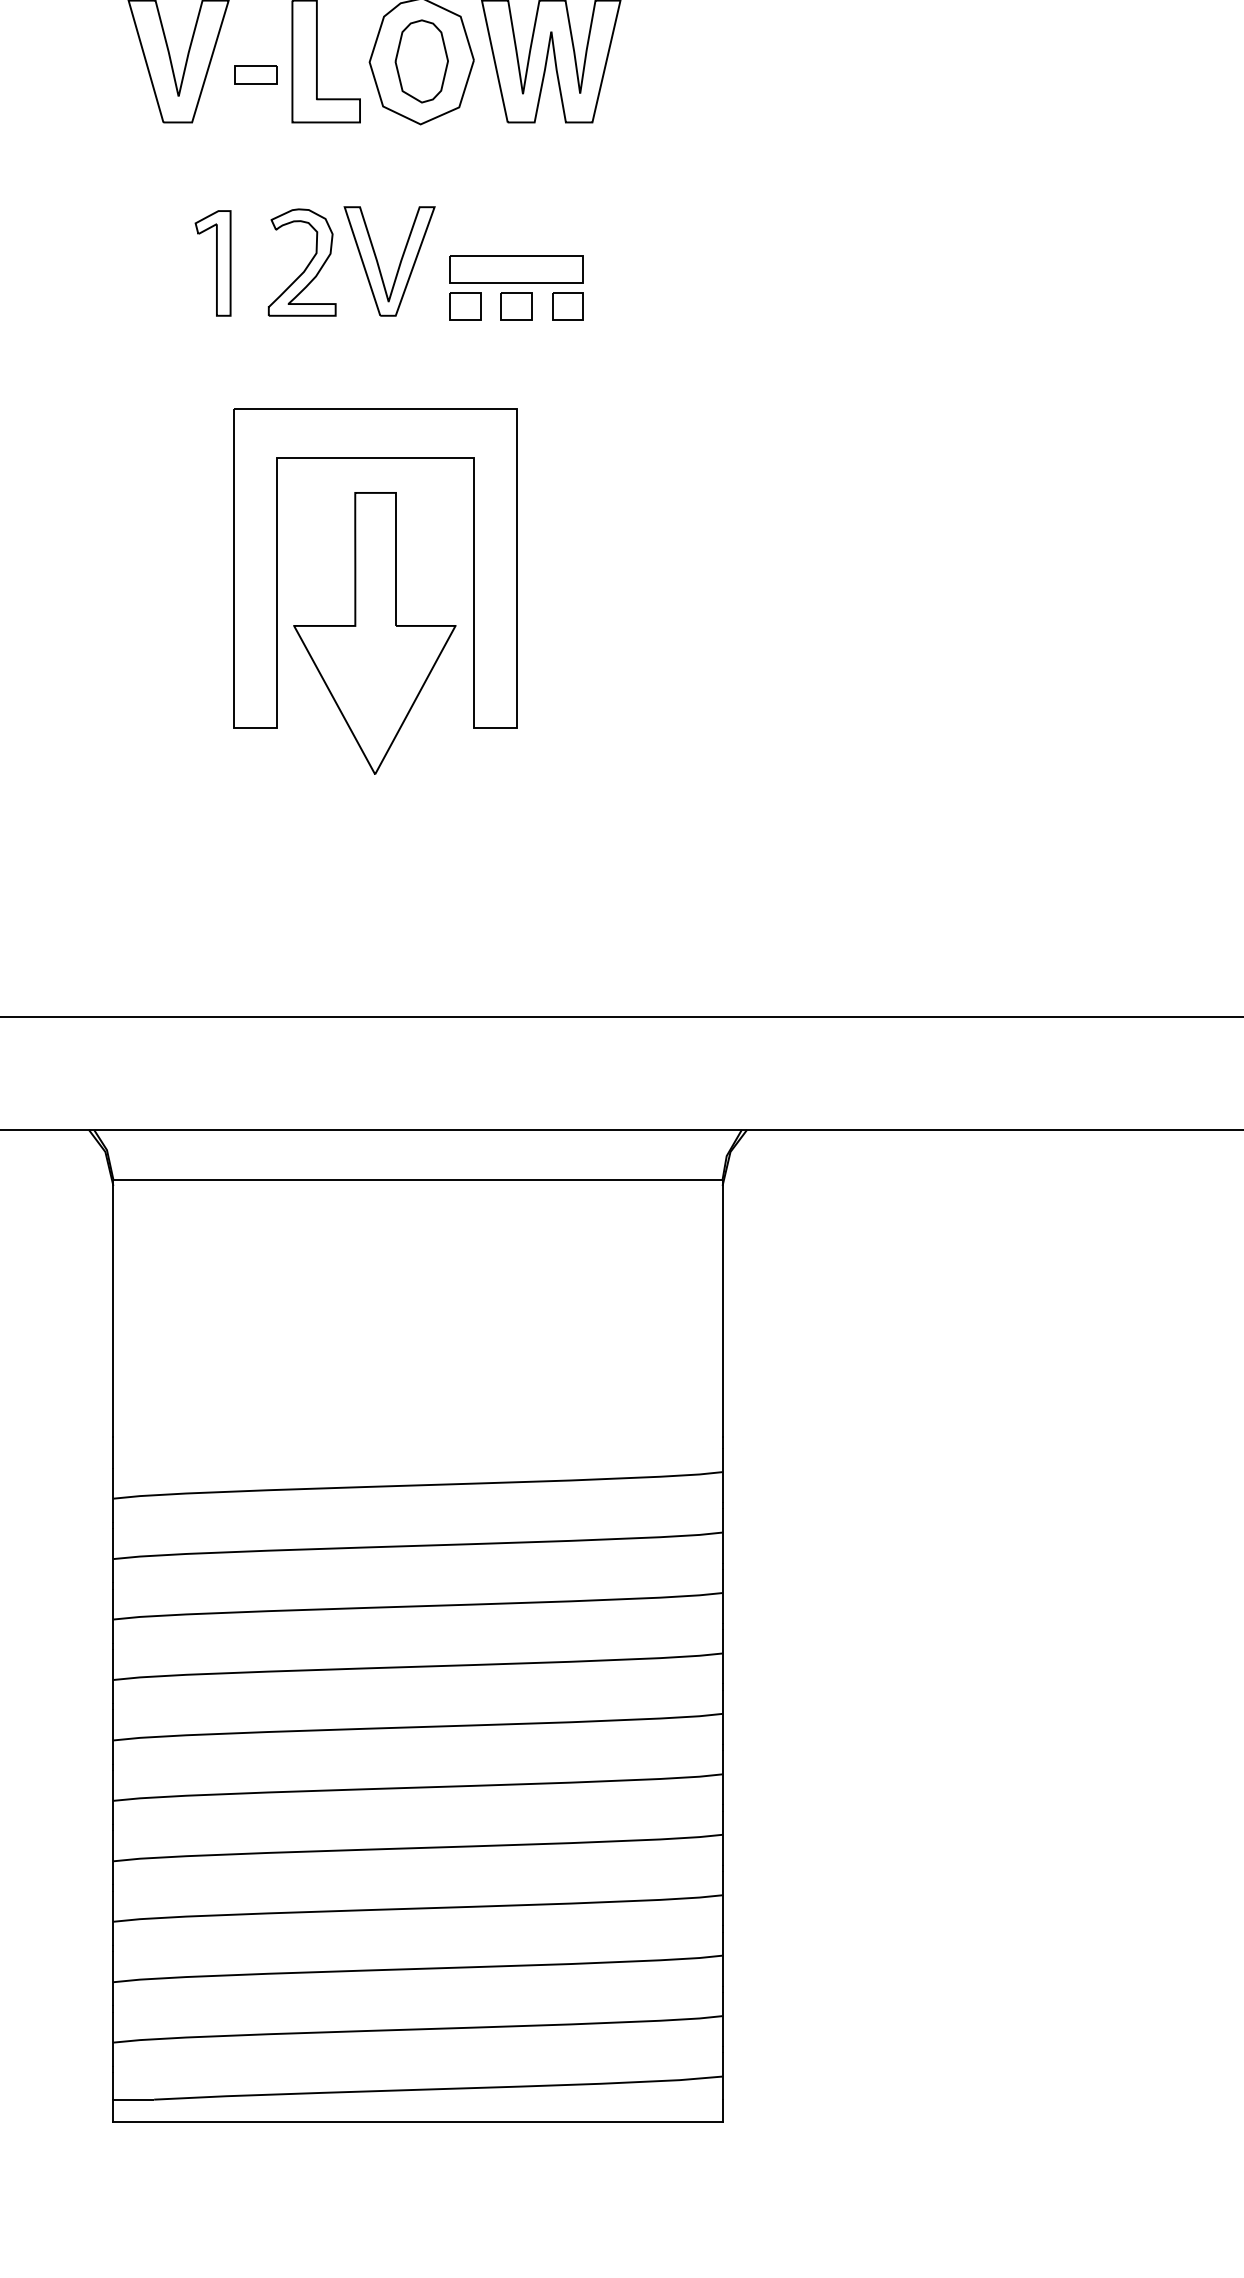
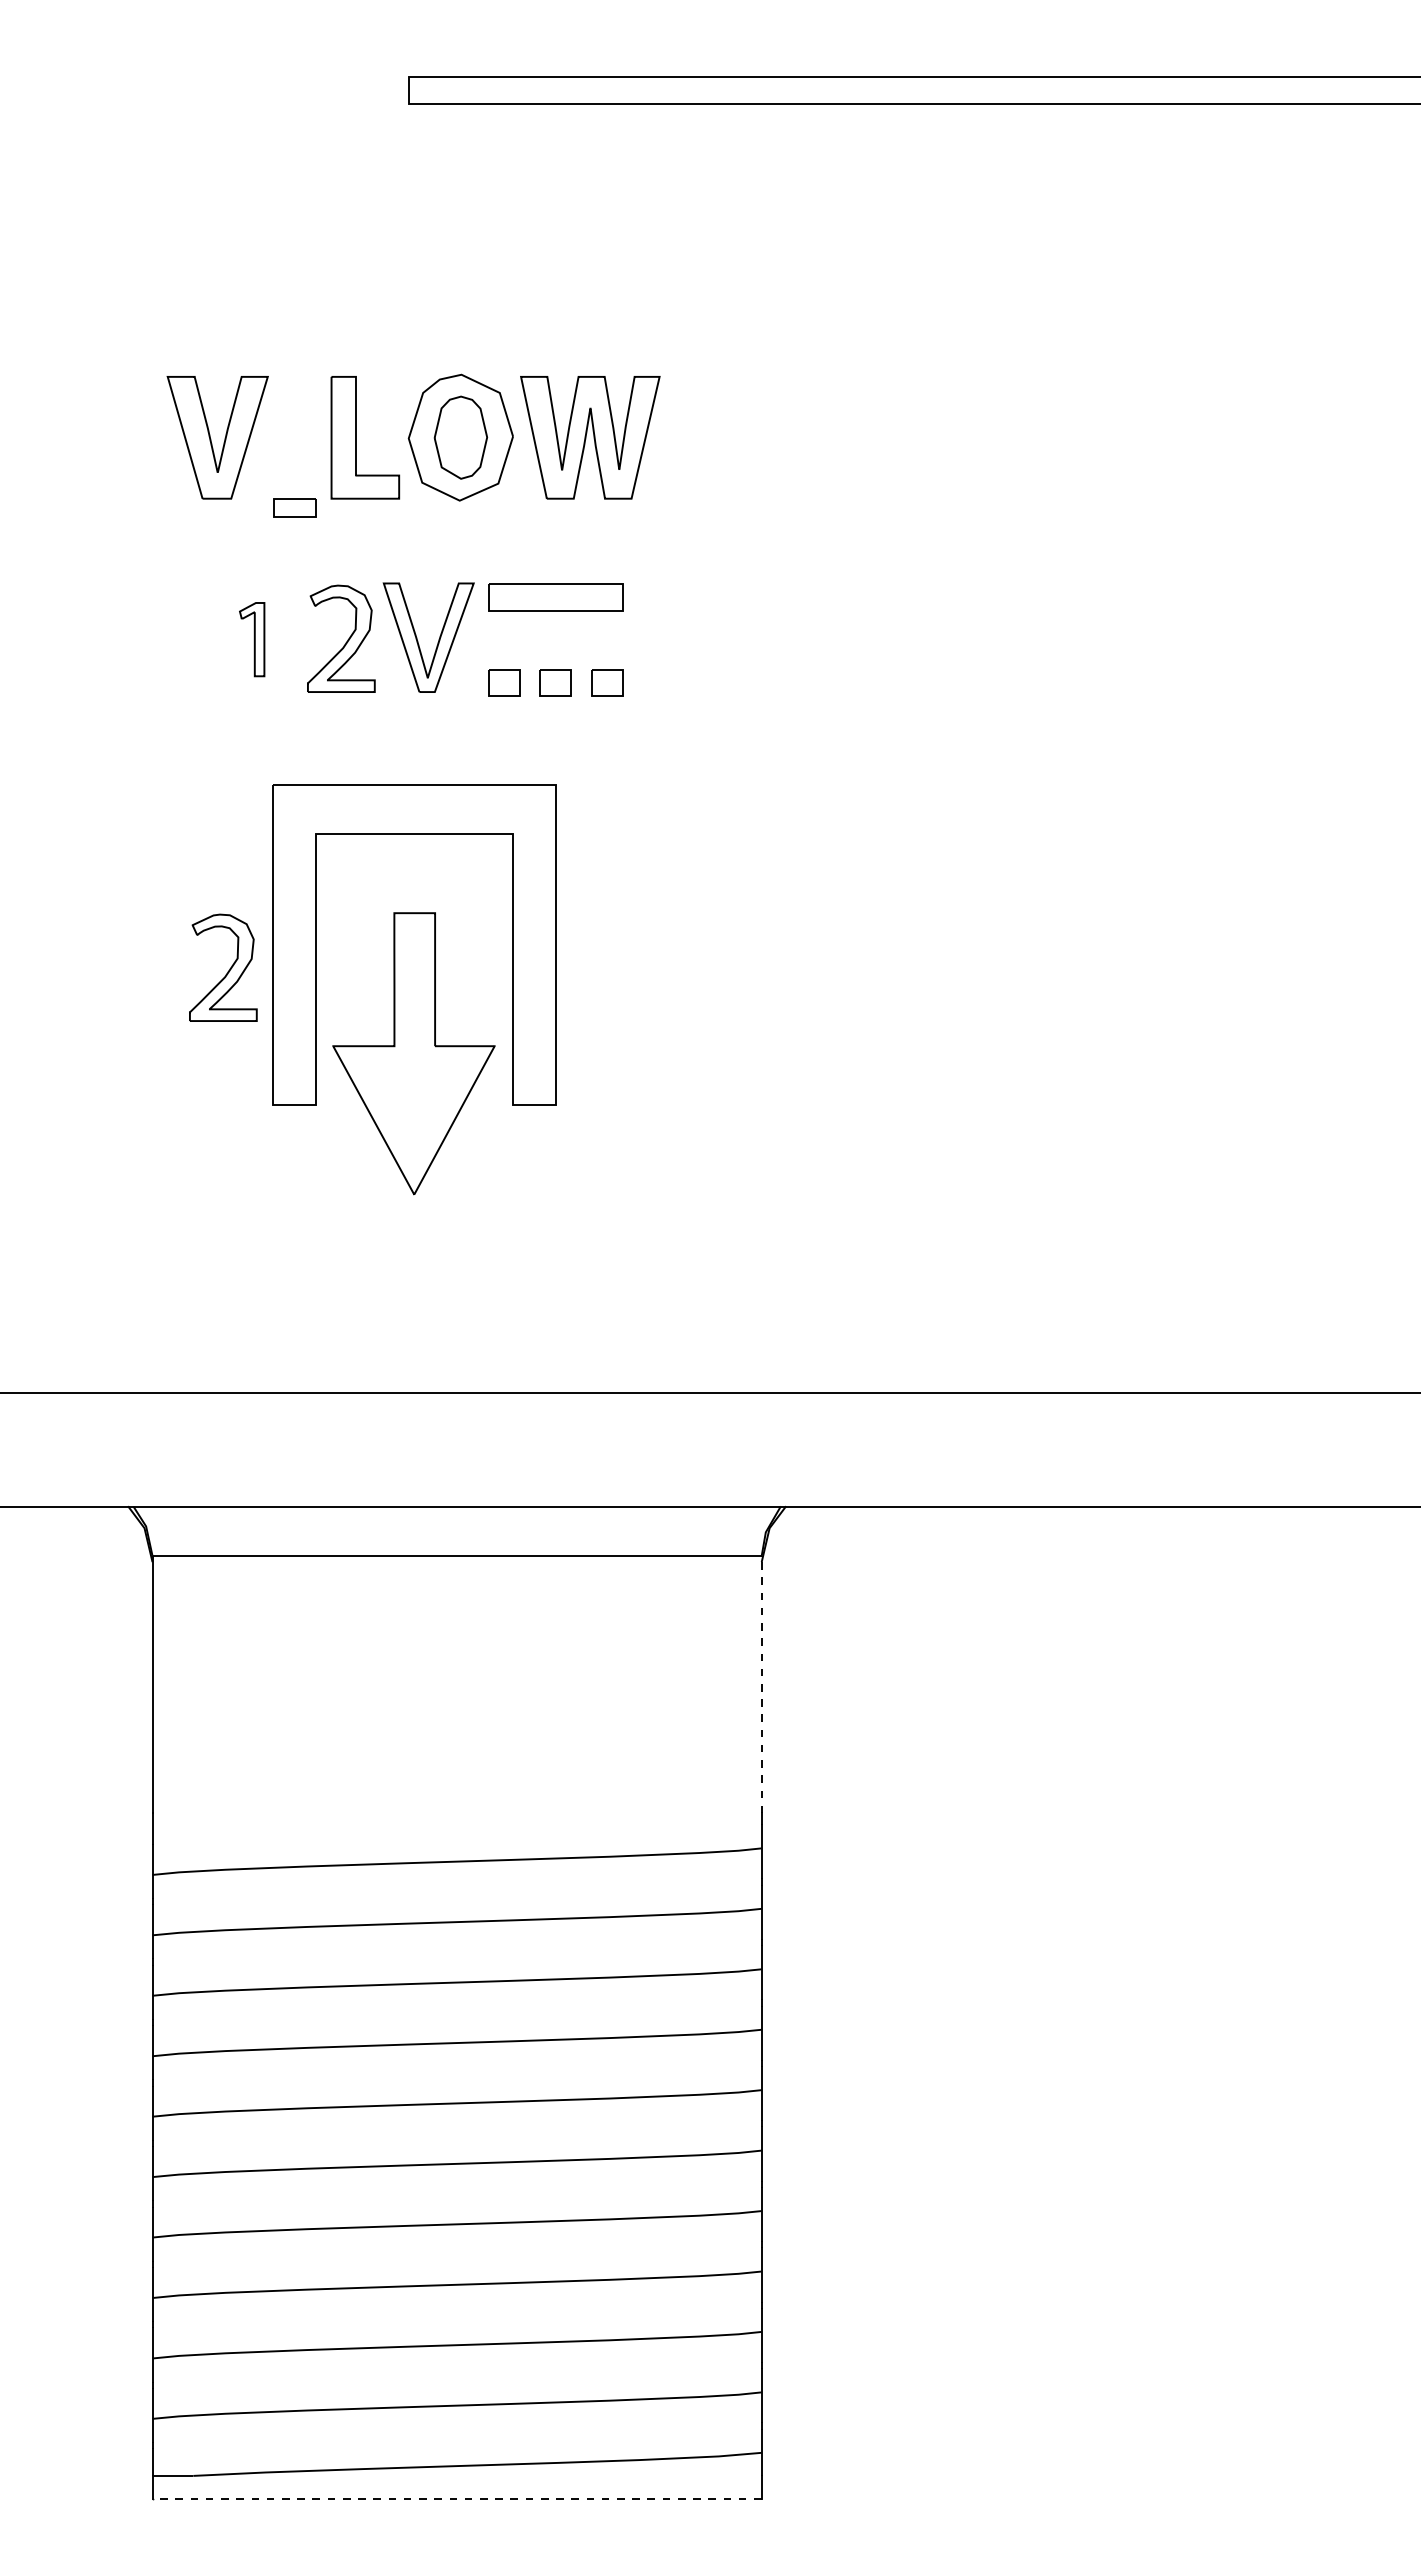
part: (255, 74) -> (294, 507), moved
part: (212, 263) -> (251, 639), size x0.7
part: (516, 270) -> (555, 597), moved
part: (184, 591) -> (223, 967), added
part: (374, 633) -> (413, 1053), moved
line: (722, 1308) -> (761, 1684), solid -> dashed
line: (418, 2122) -> (457, 2498), solid -> dashed

